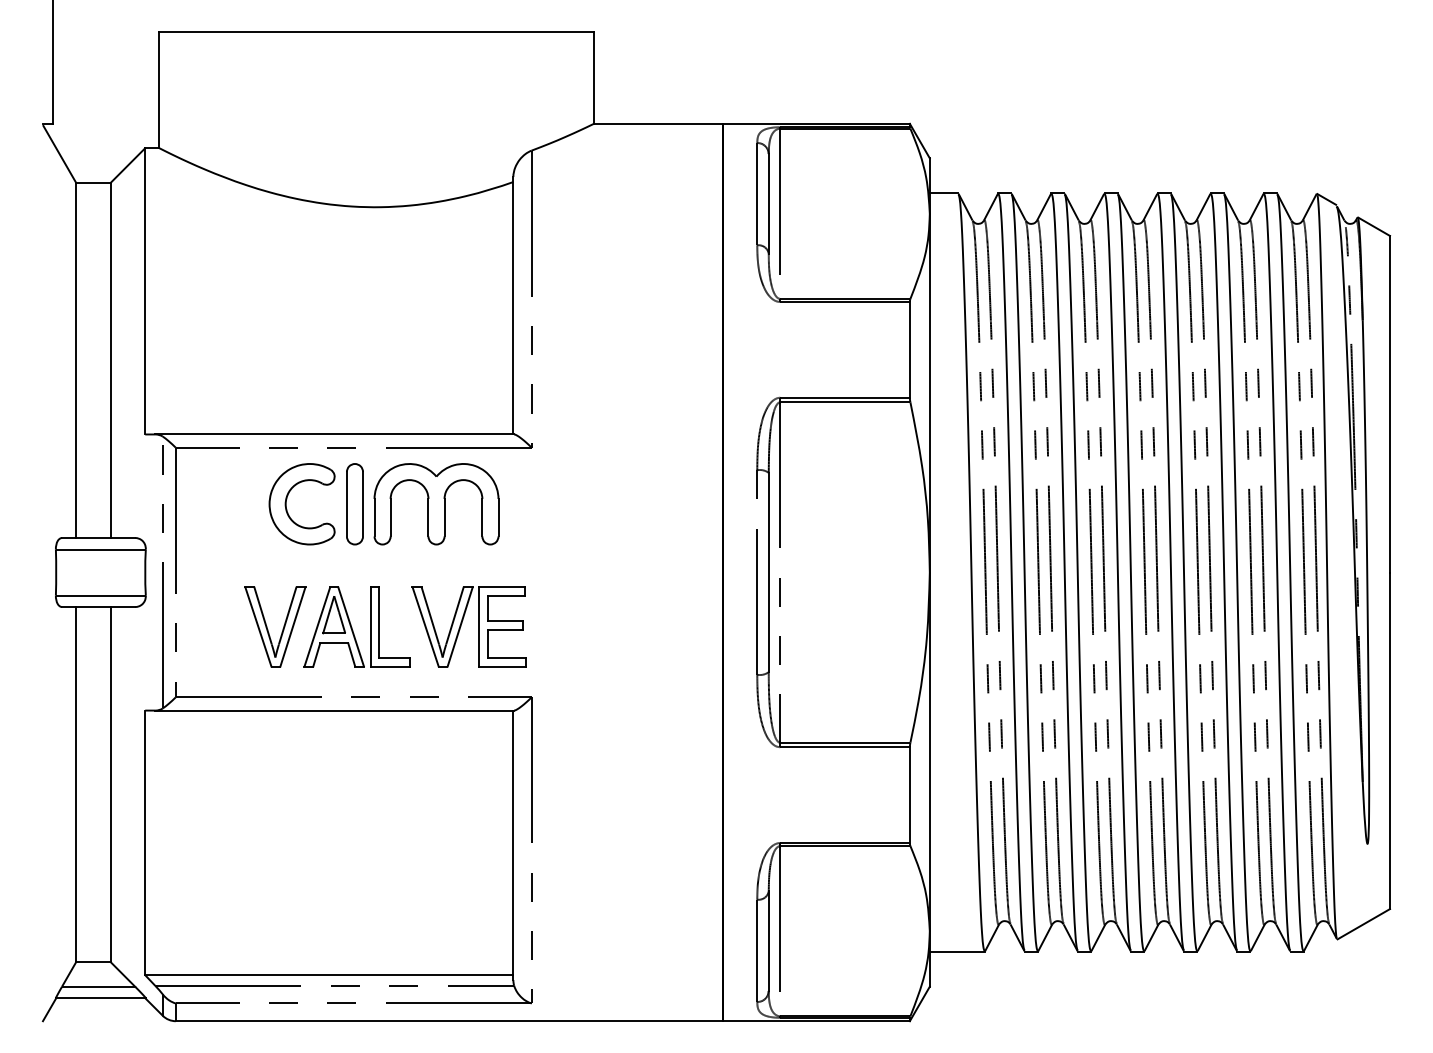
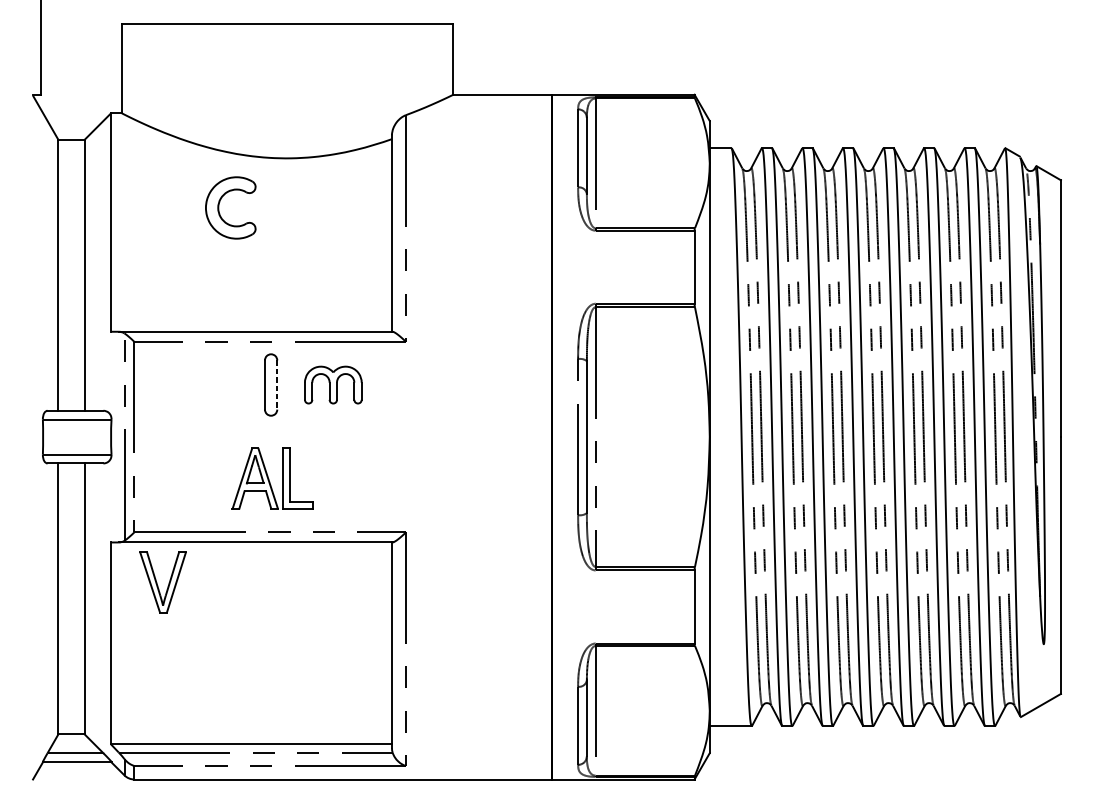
part: (287, 499) -> (219, 204), moved
line: (363, 504) -> (277, 385), solid -> dashed
part: (436, 504) -> (333, 385), size x0.6
part: (462, 623) -> (353, 476), removed
part: (282, 628) -> (168, 583), moved

